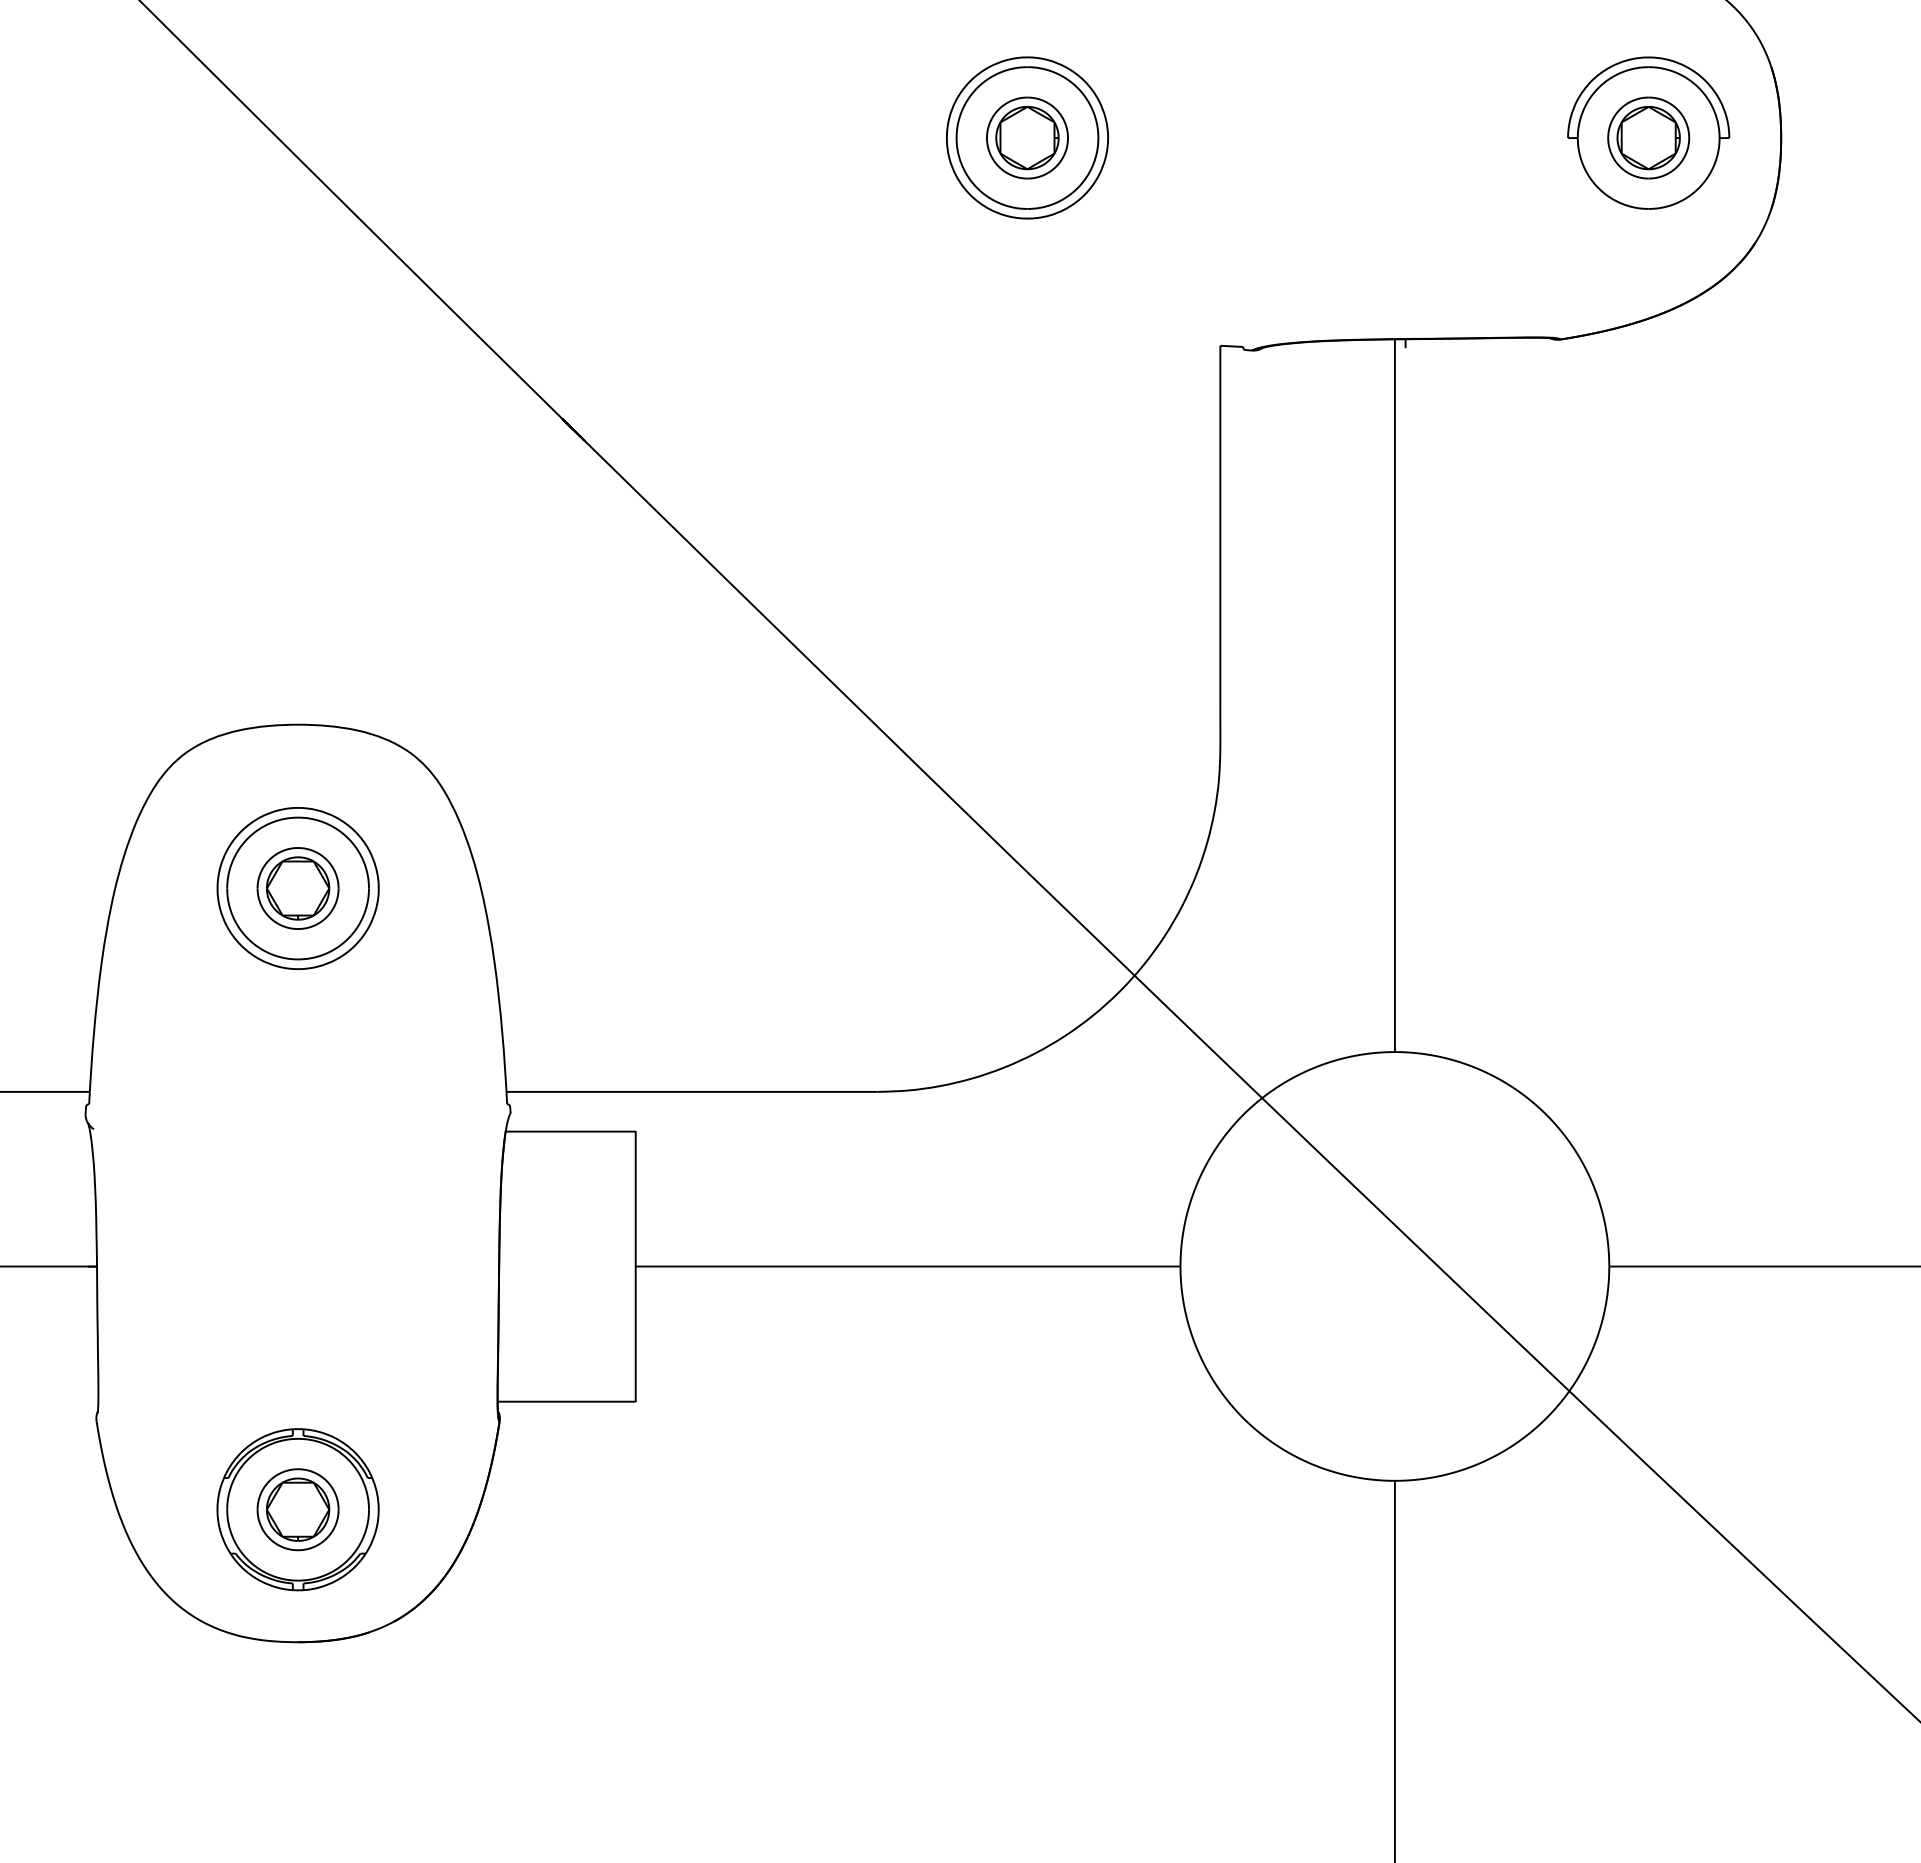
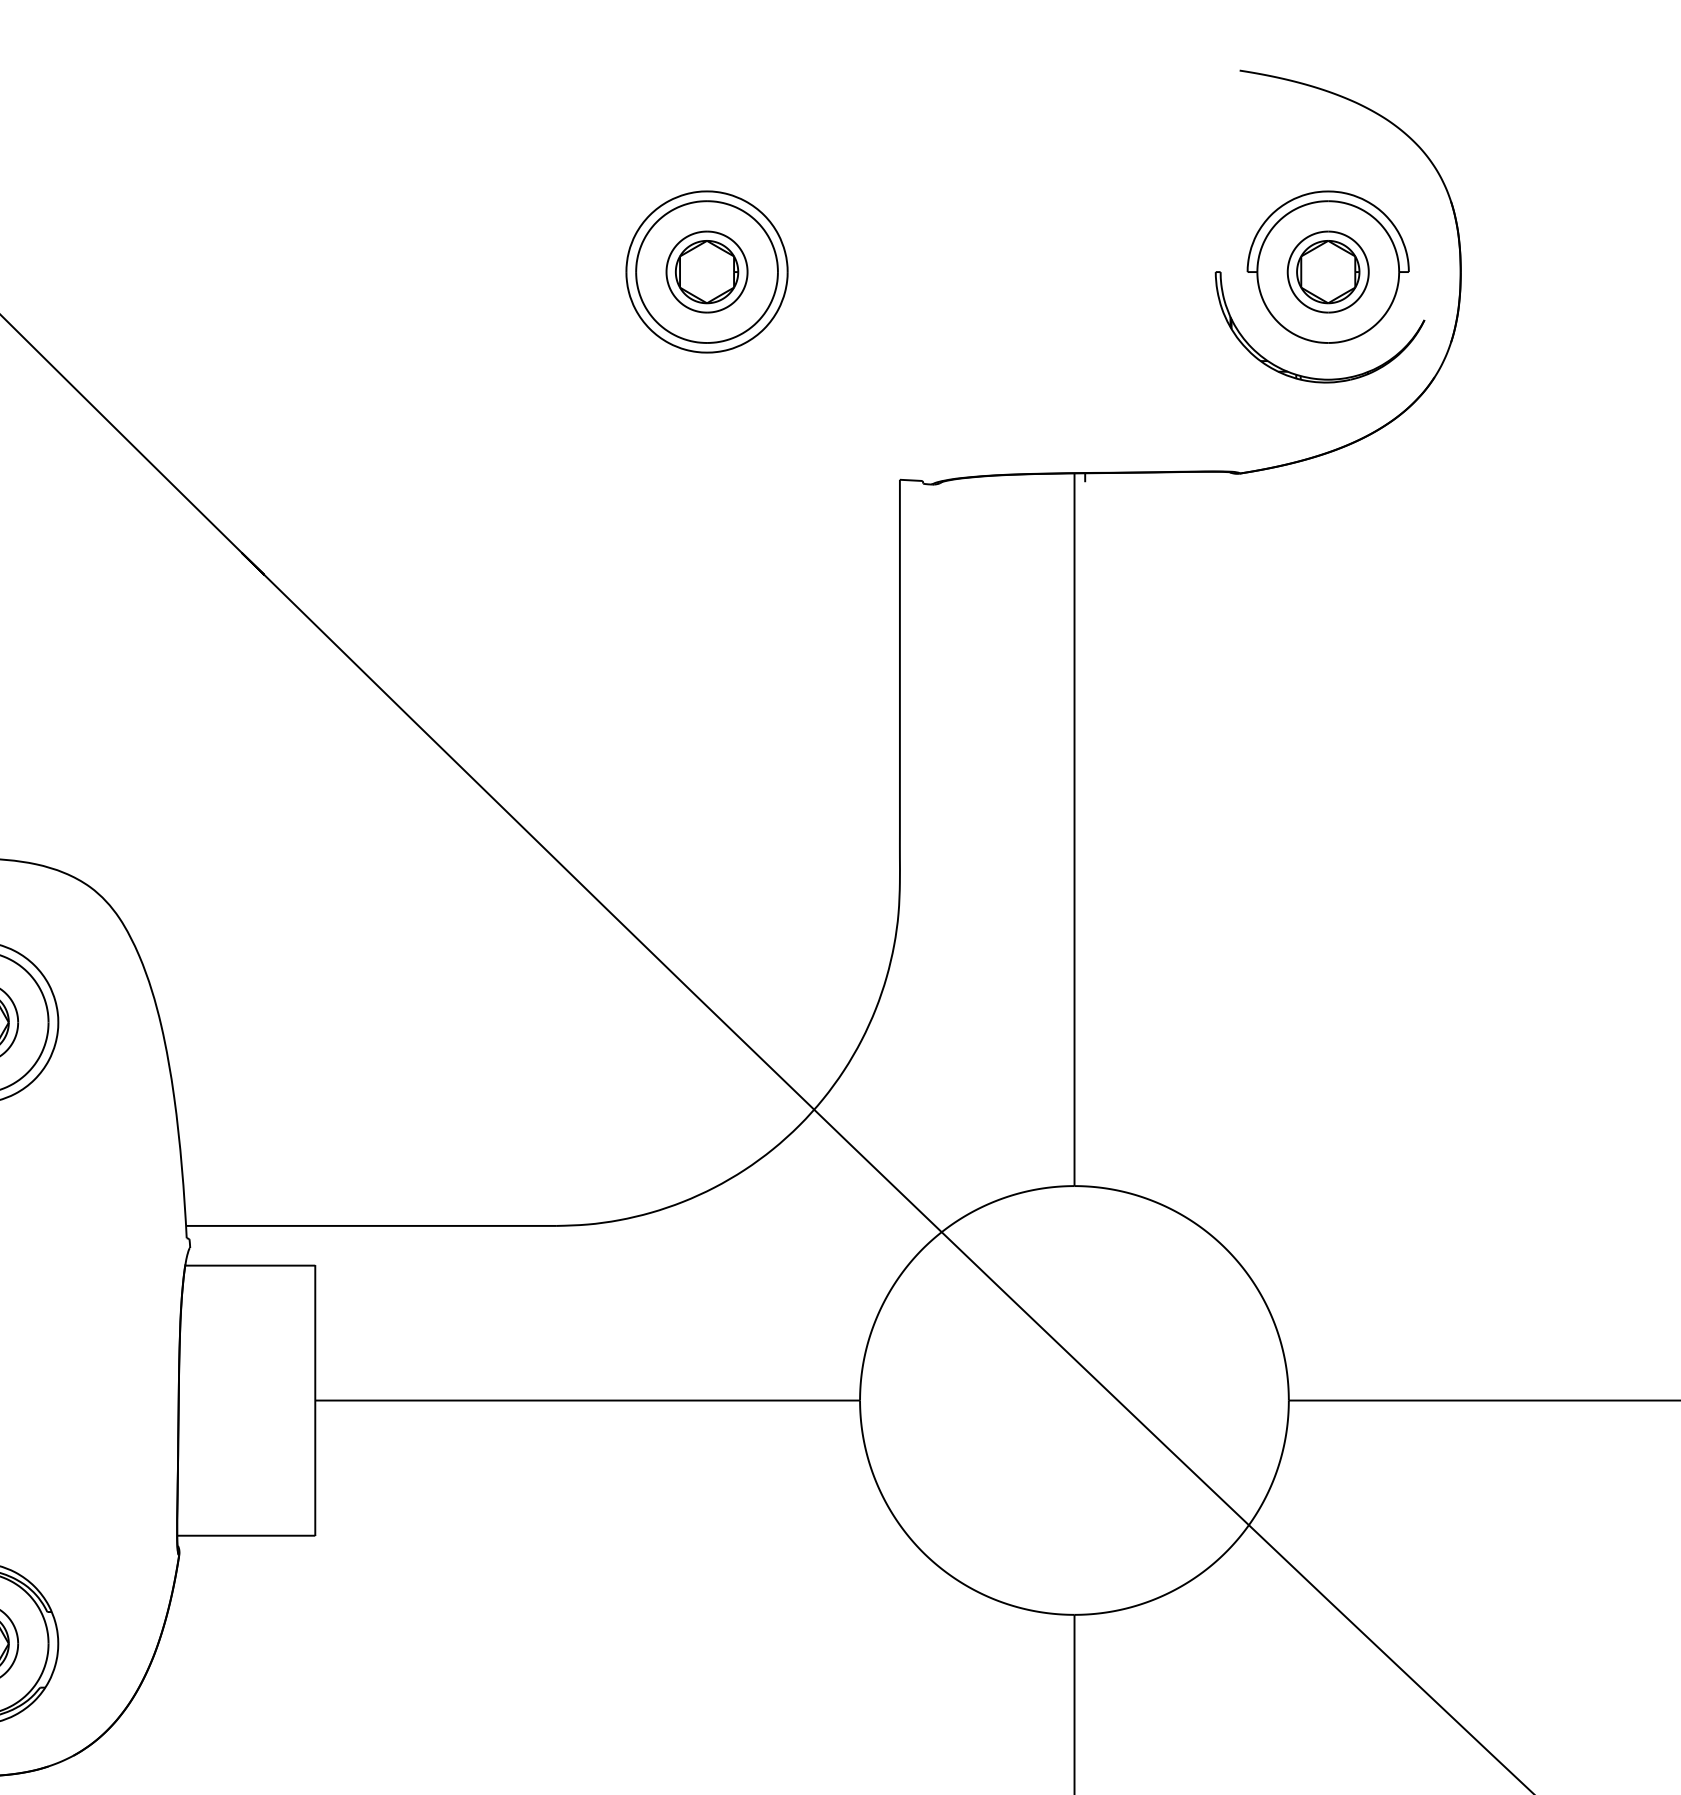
part: (1635, 243) -> (1315, 377), added

